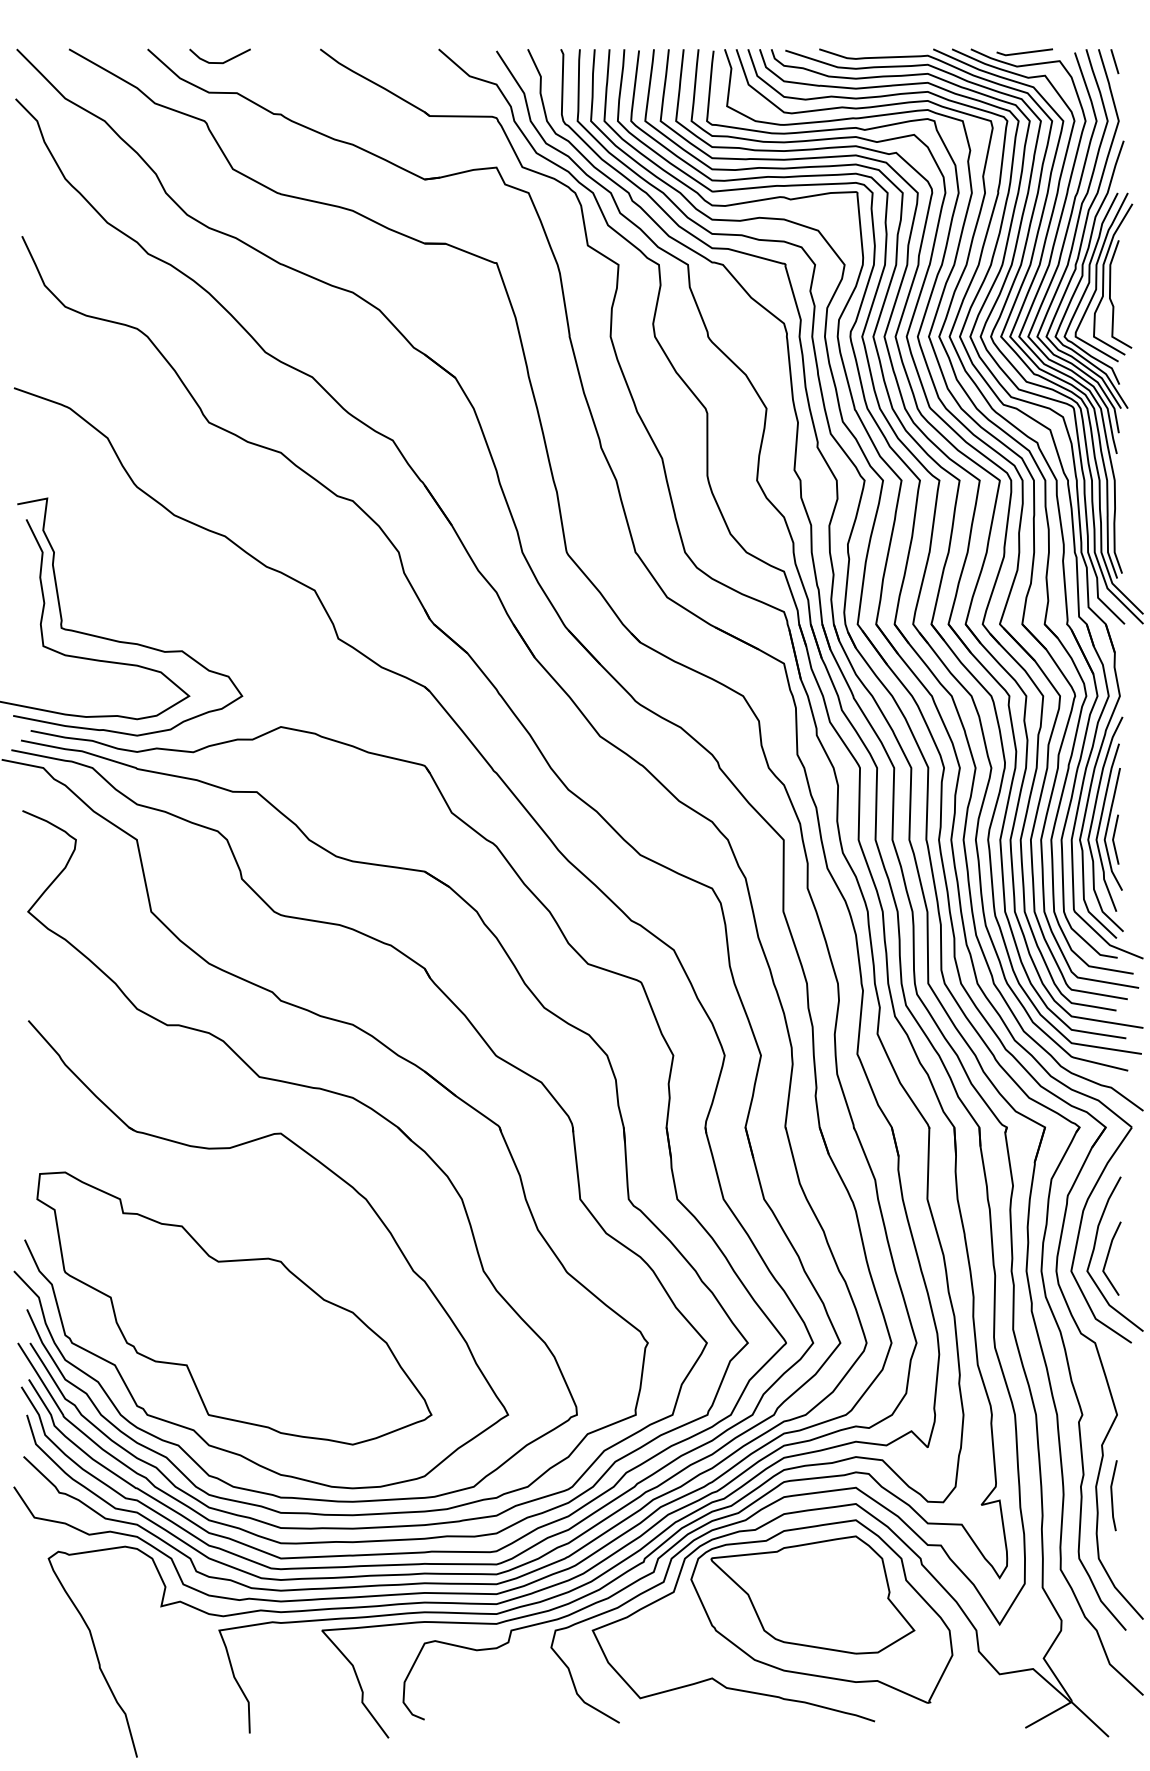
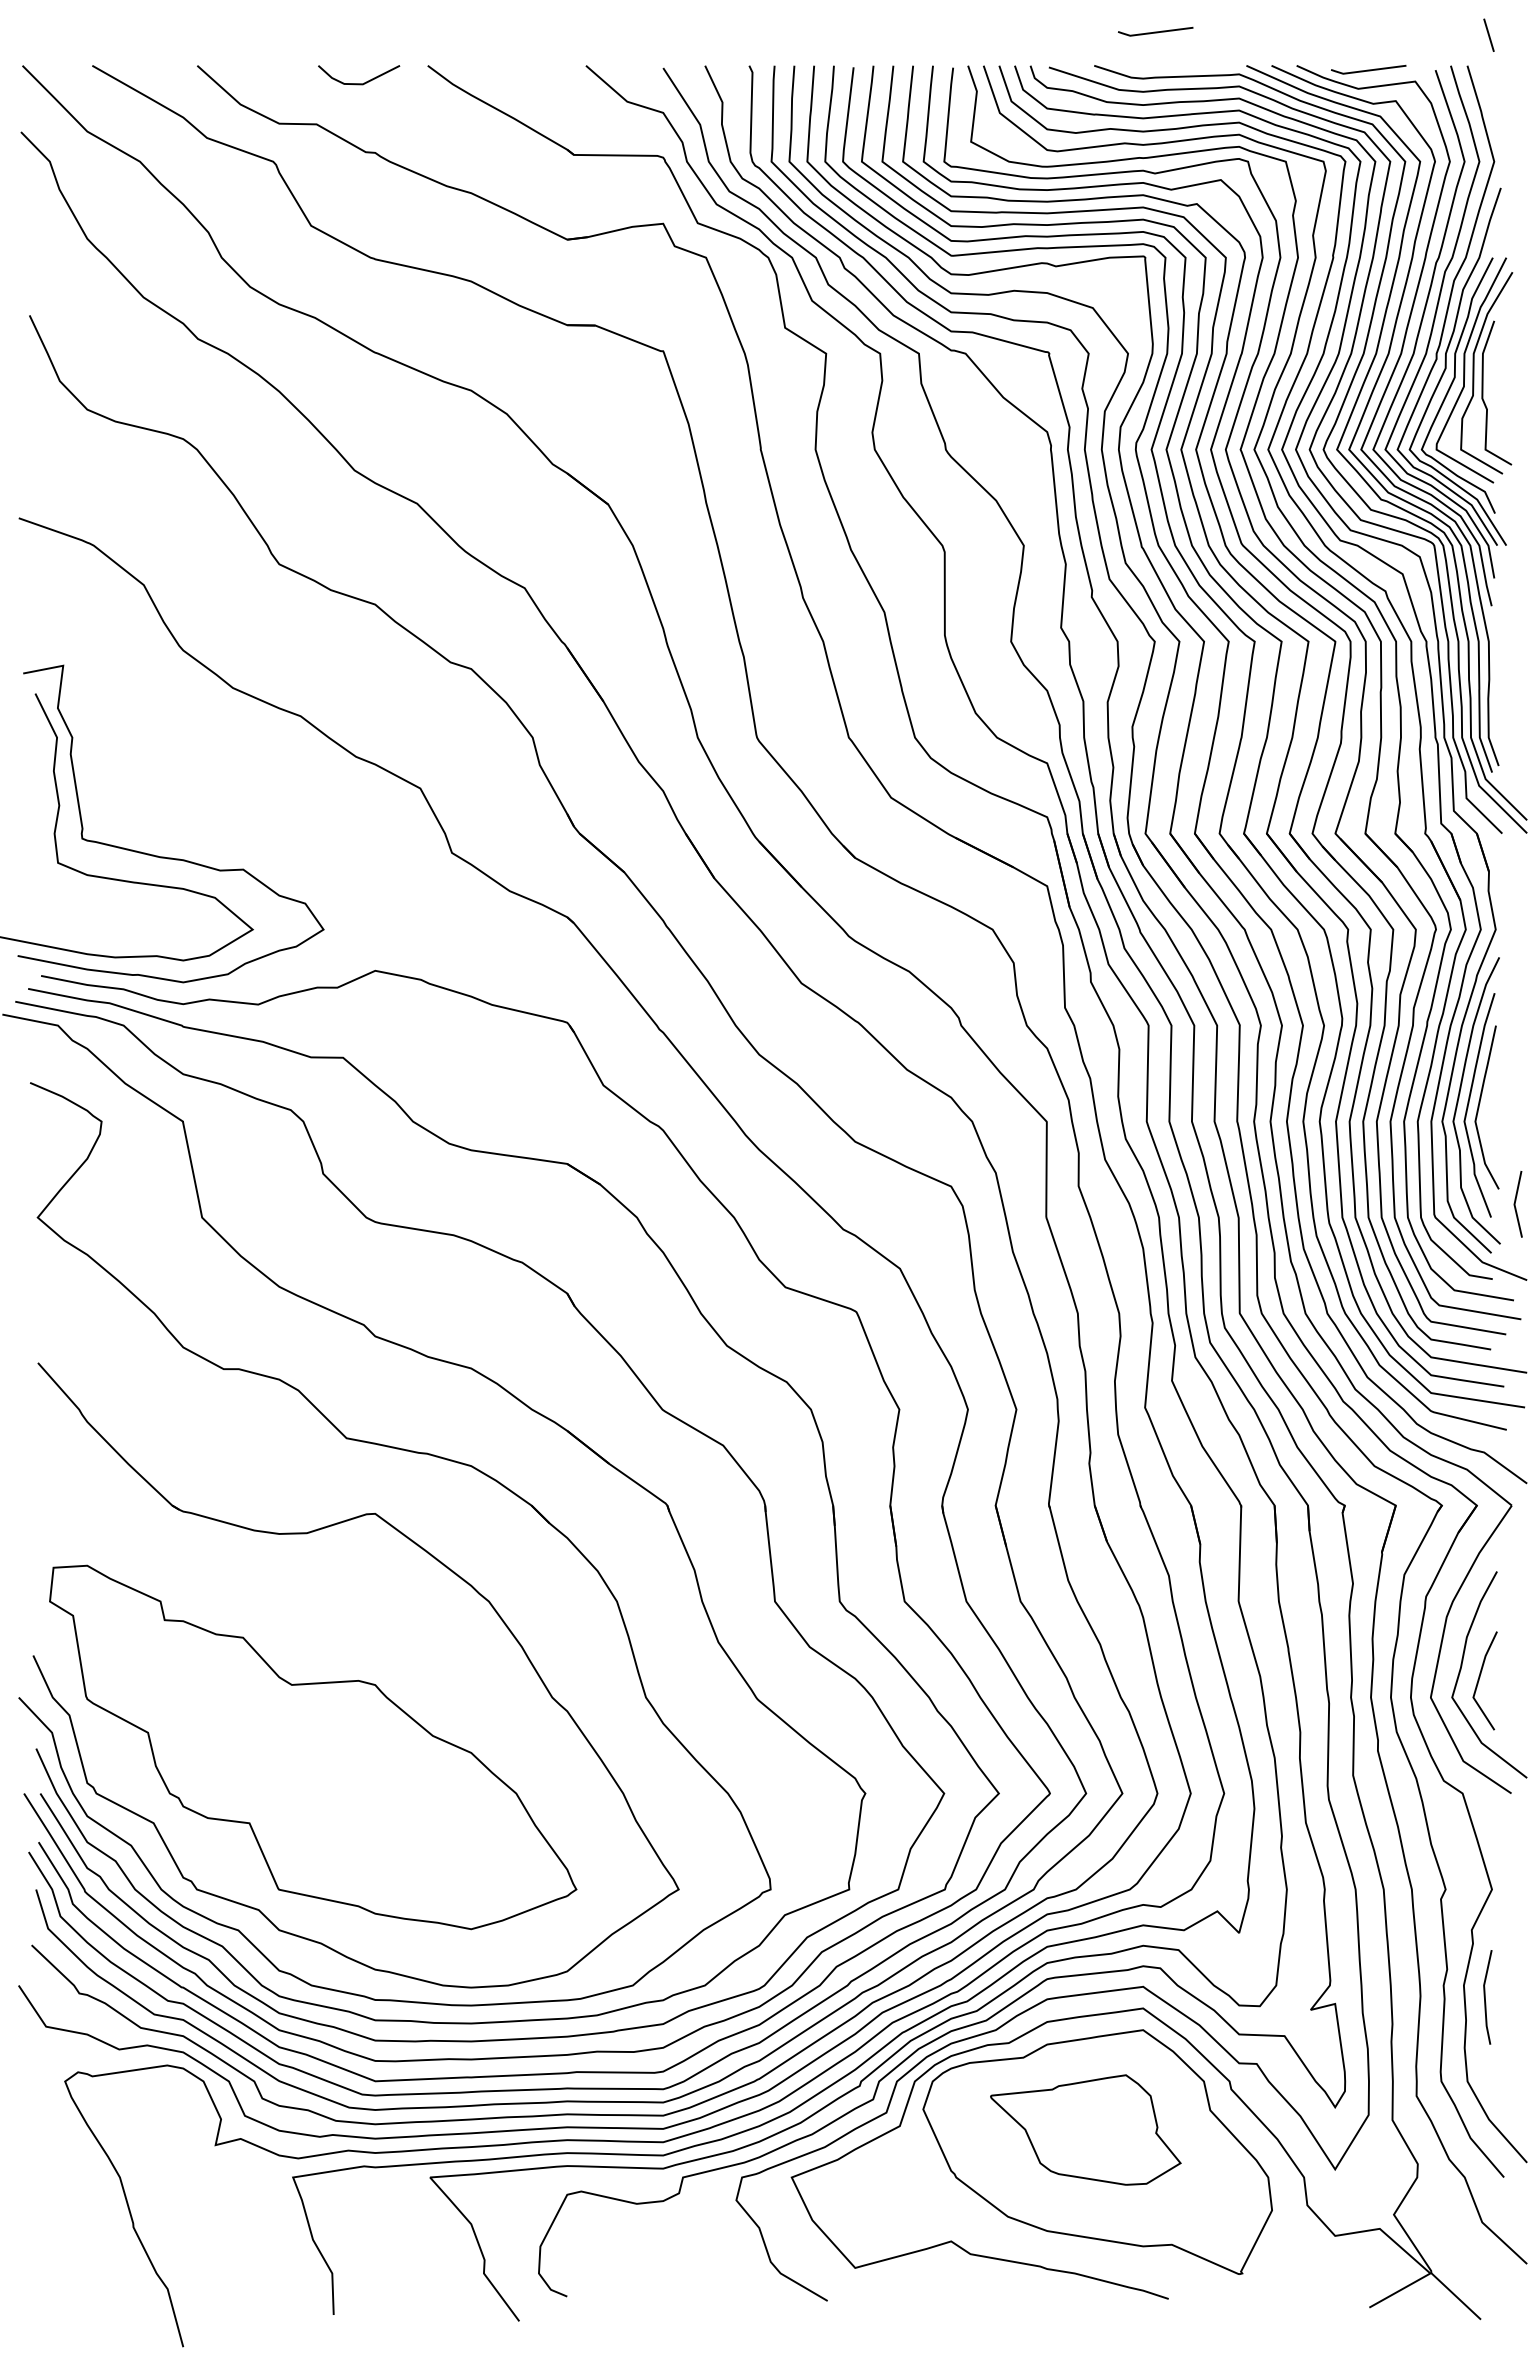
line: (865, 23) -> (1155, 31), added
line: (1114, 61) -> (1488, 34), moved
line: (220, 62) -> (359, 83), moved
line: (1113, 839) -> (1515, 1204), moved
part: (812, 1594) -> (1085, 2129), size x0.7

